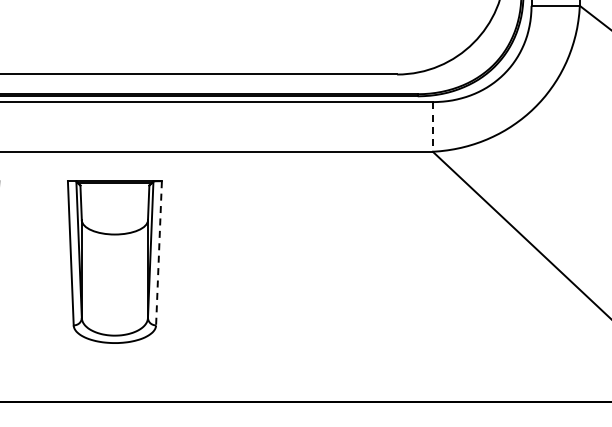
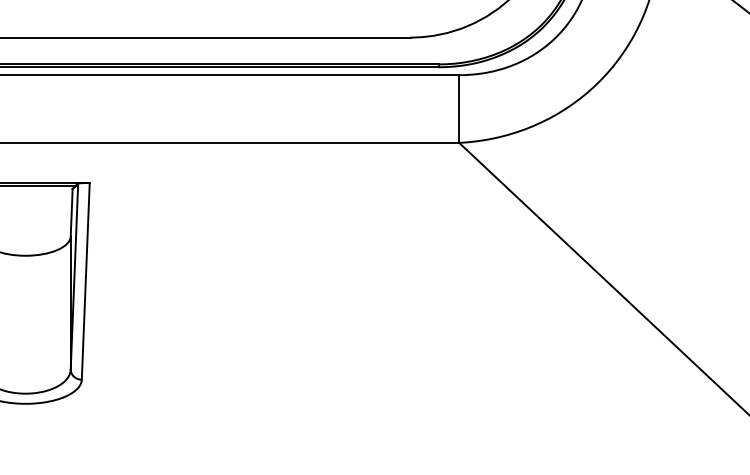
line: (432, 126) -> (458, 108), dashed -> solid
line: (158, 253) -> (85, 281), dashed -> solid

